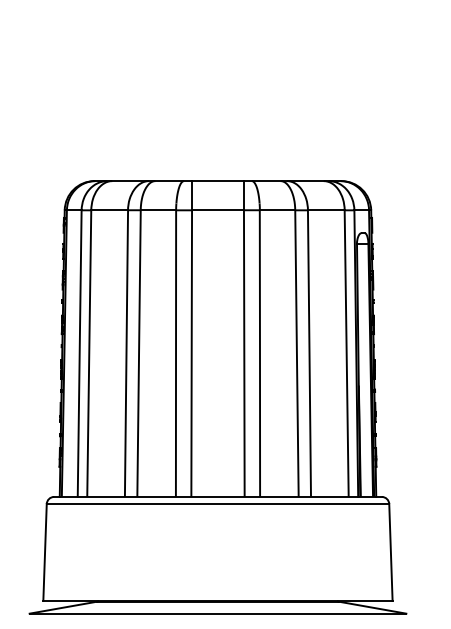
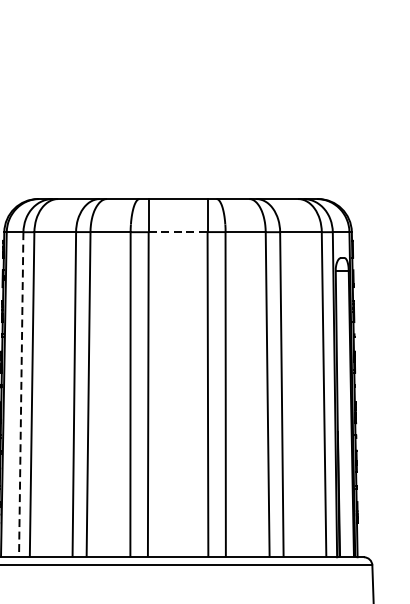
line: (218, 210) -> (178, 232), solid -> dashed
line: (79, 354) -> (21, 395), solid -> dashed

